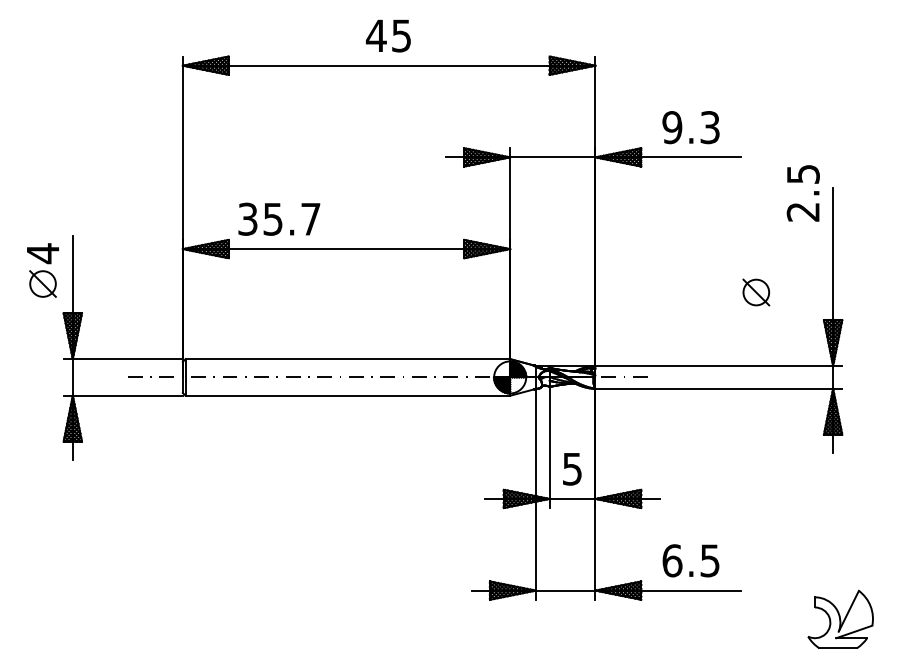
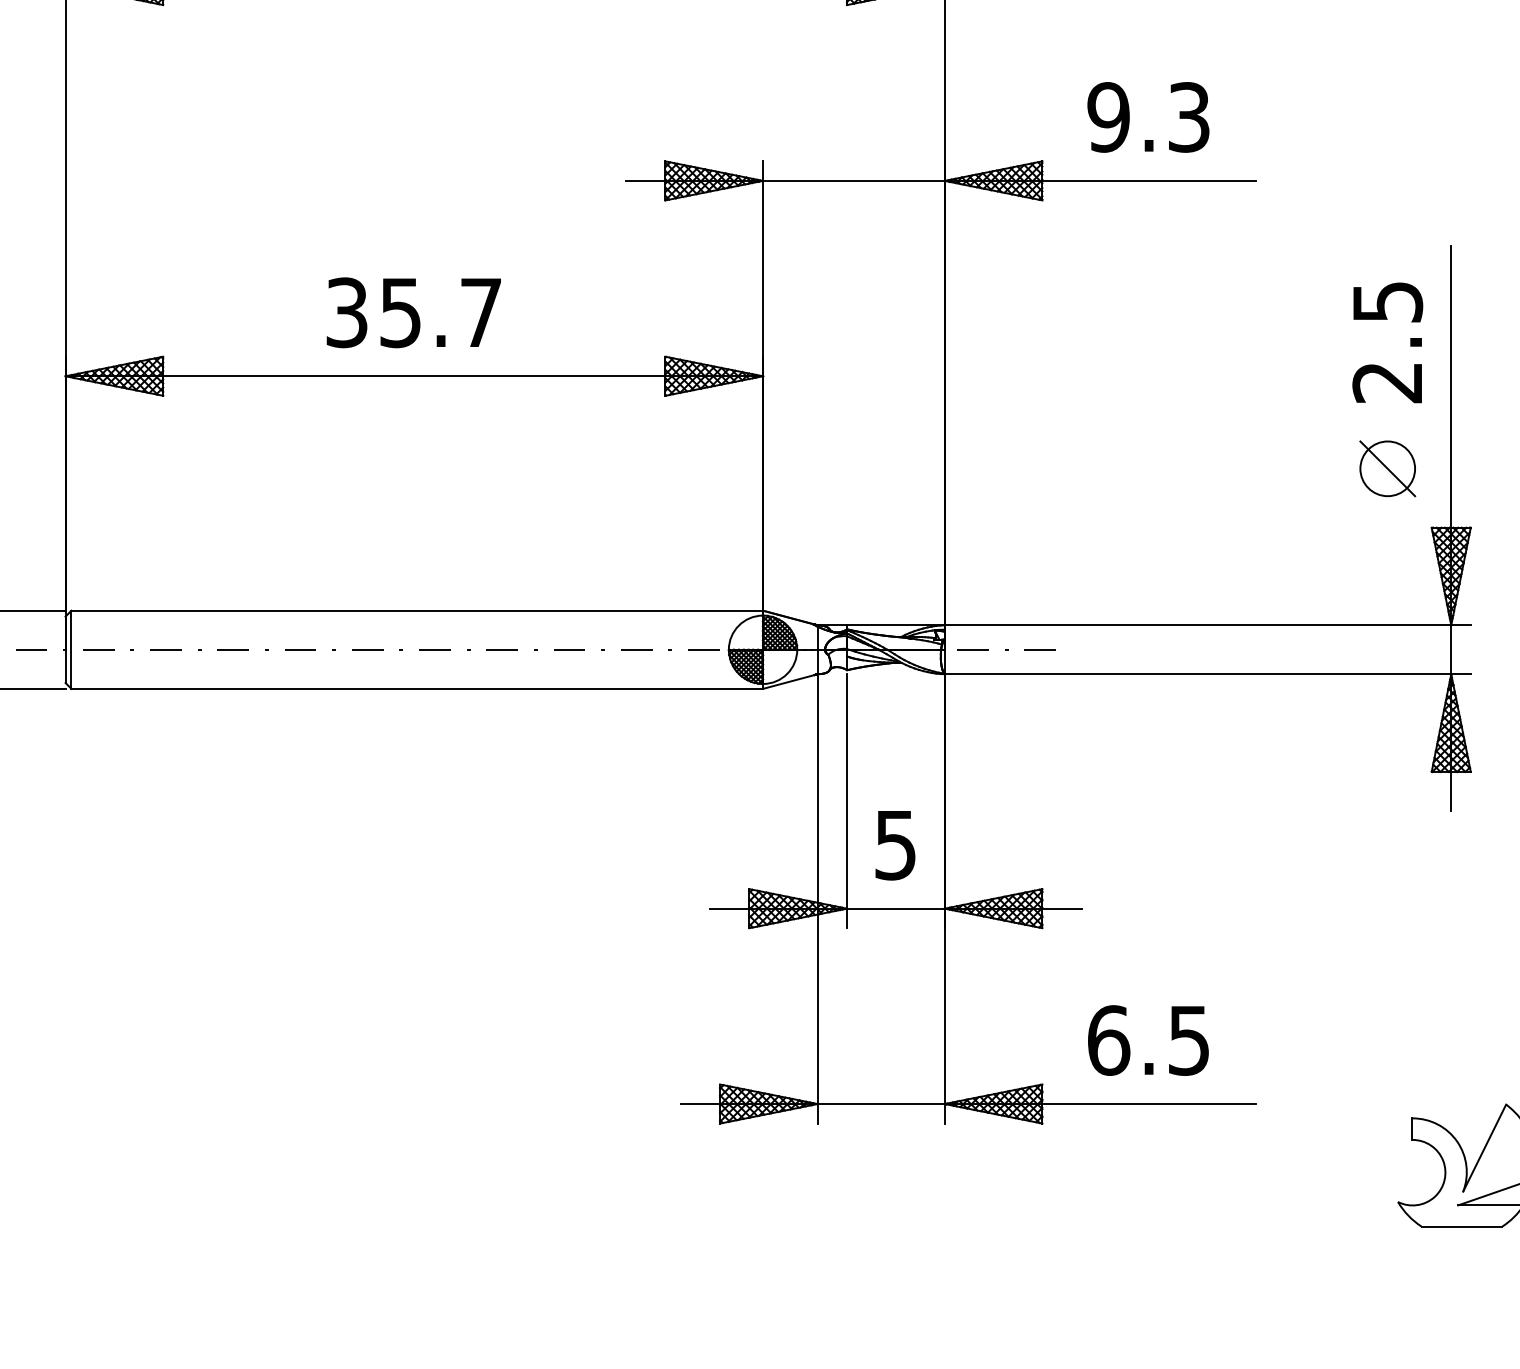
text: (802, 193) -> (1385, 343), moved
text: (279, 218) -> (414, 311), moved
part: (756, 292) -> (1388, 468), moved

